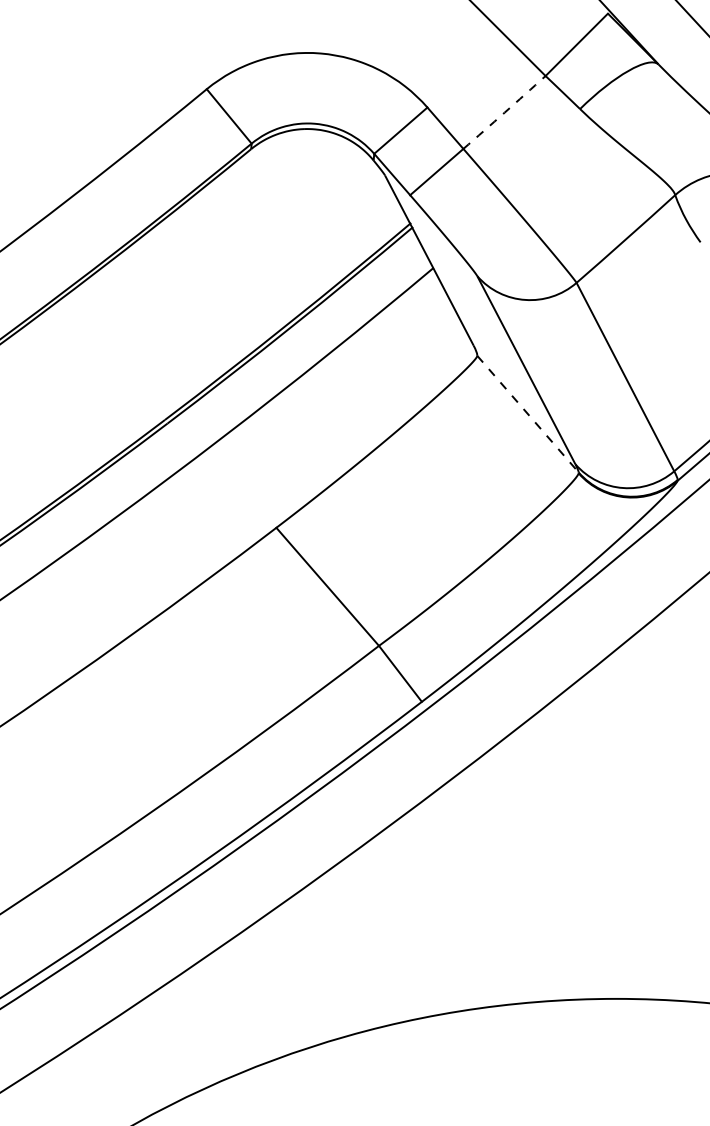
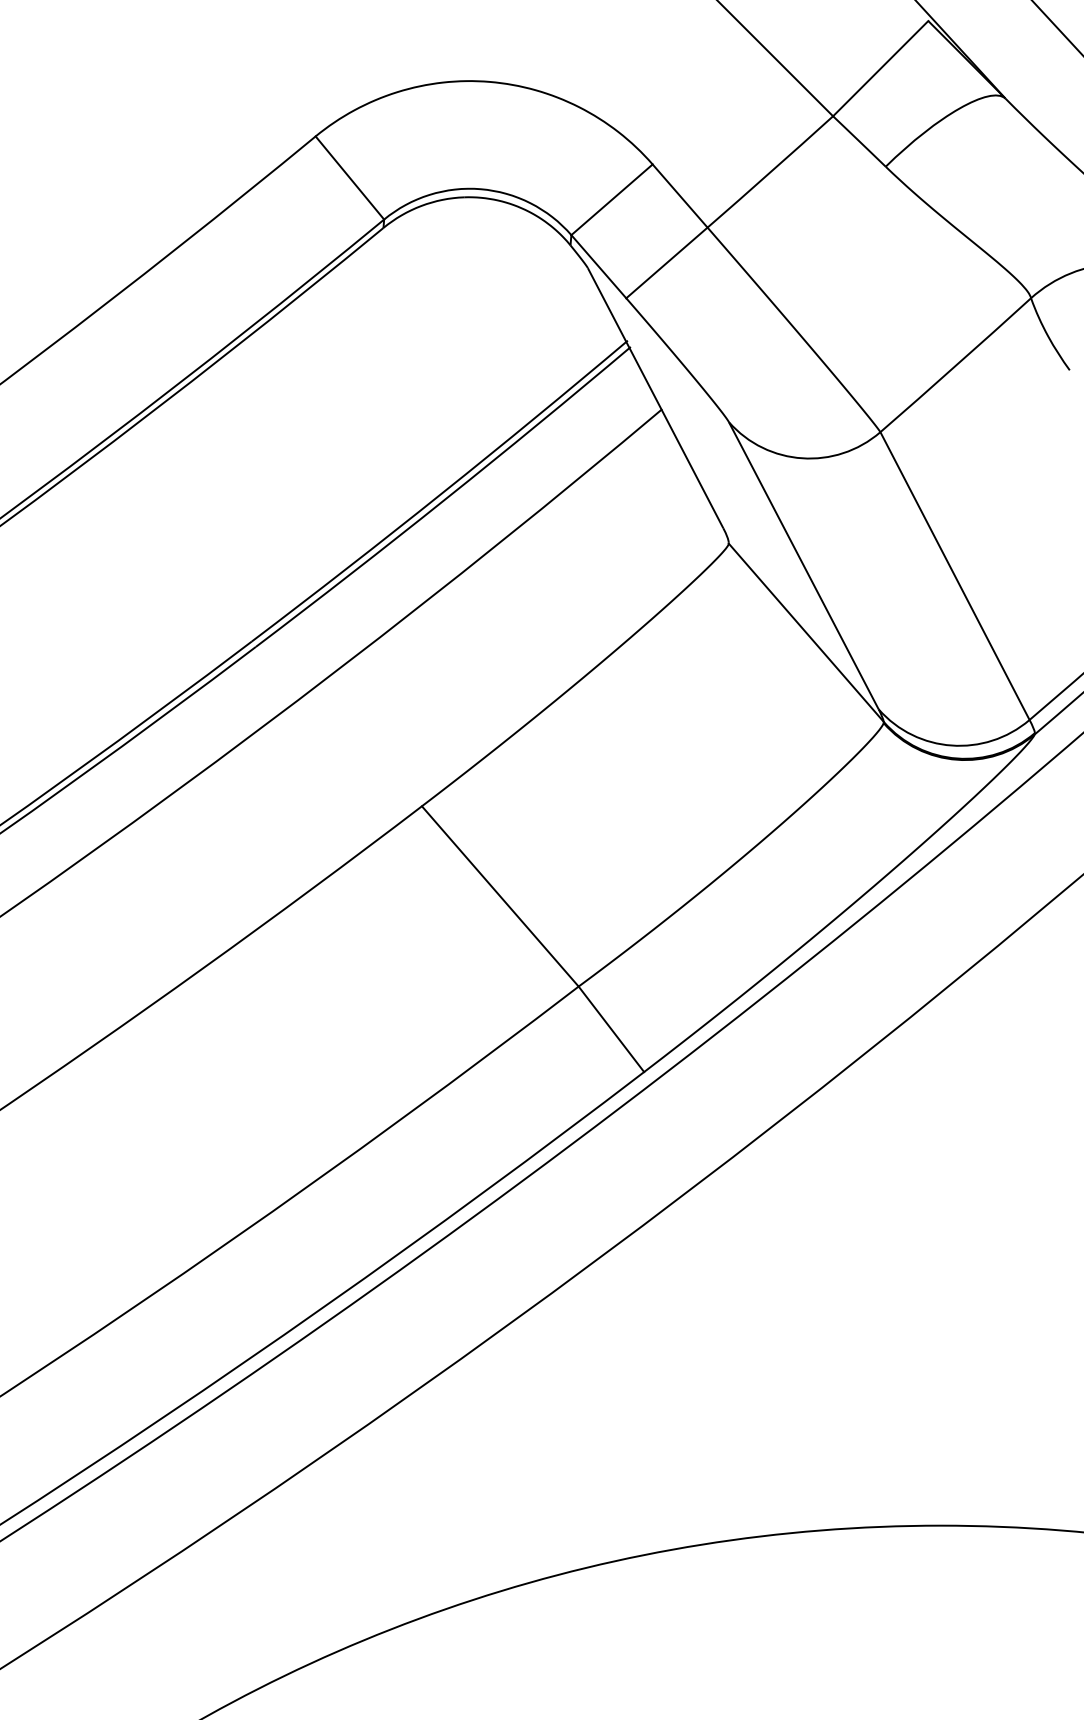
arc: (504, 112) -> (770, 171), dashed -> solid
line: (528, 414) -> (806, 633), dashed -> solid

